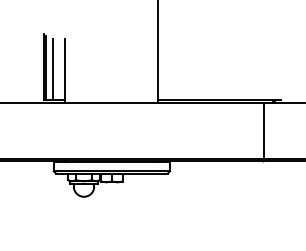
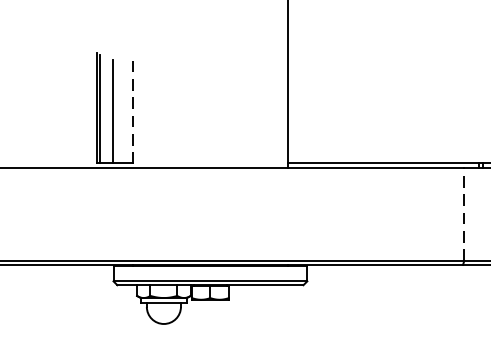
line: (65, 71) -> (132, 114), solid -> dashed
line: (264, 131) -> (464, 215), solid -> dashed

